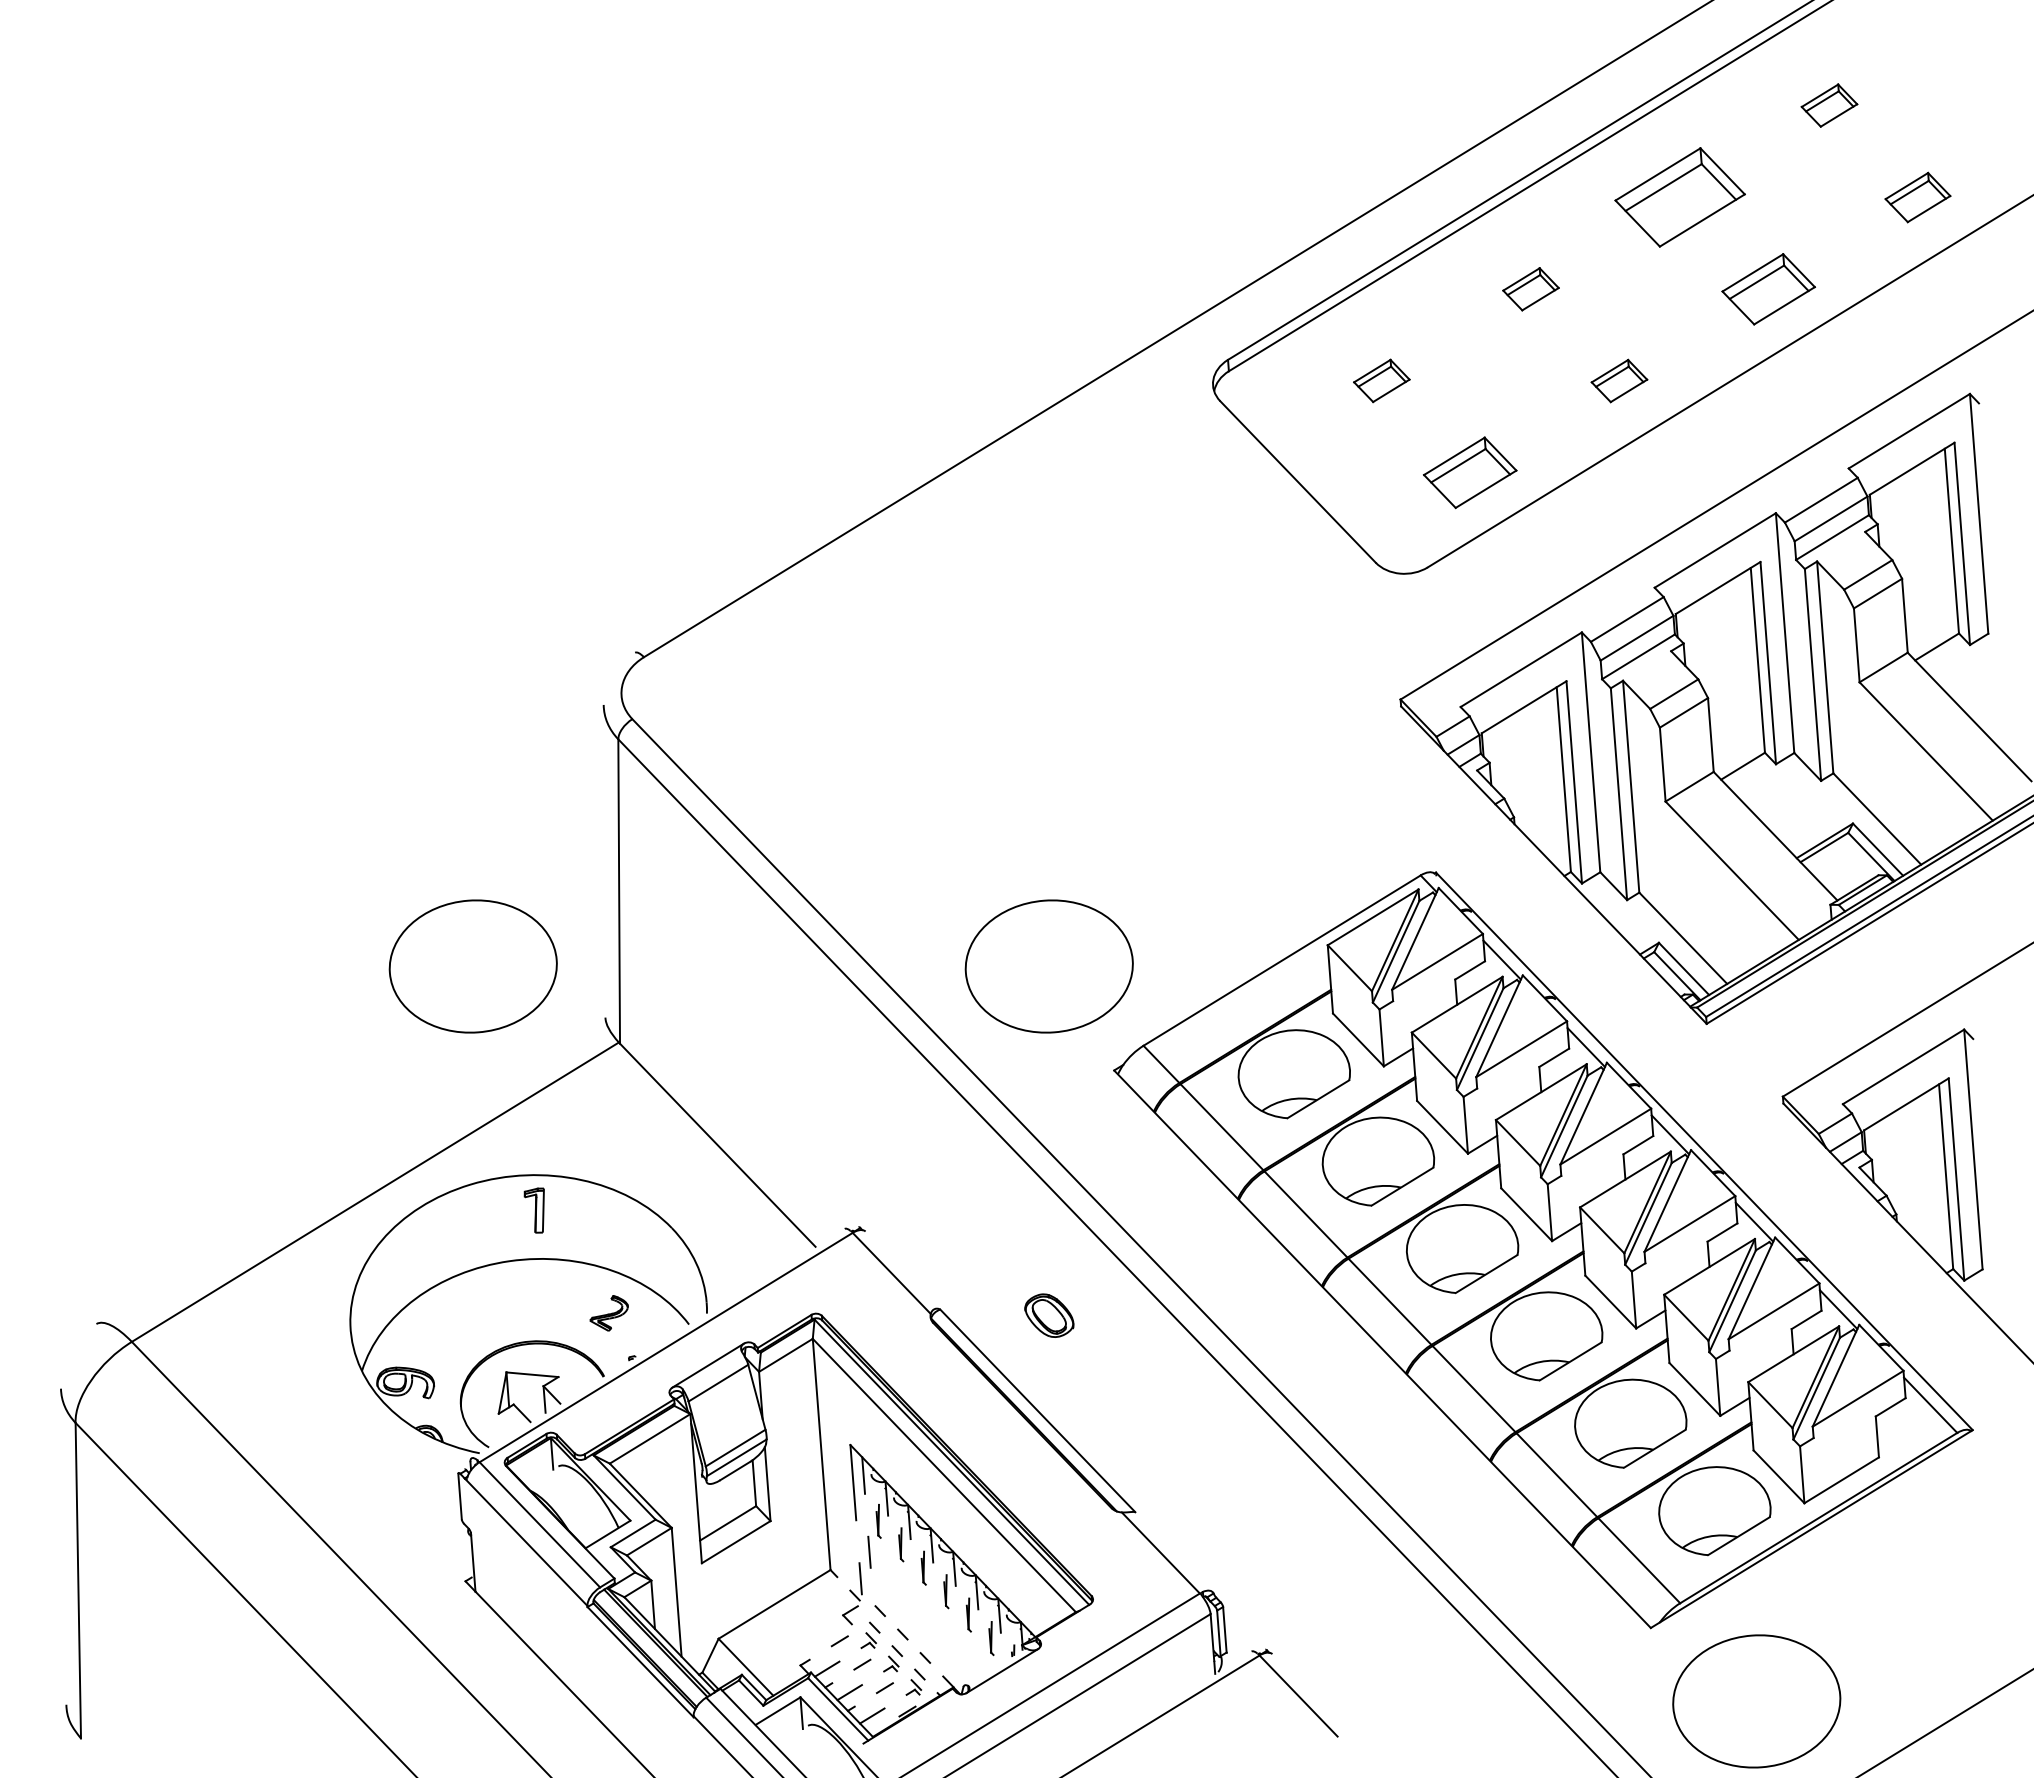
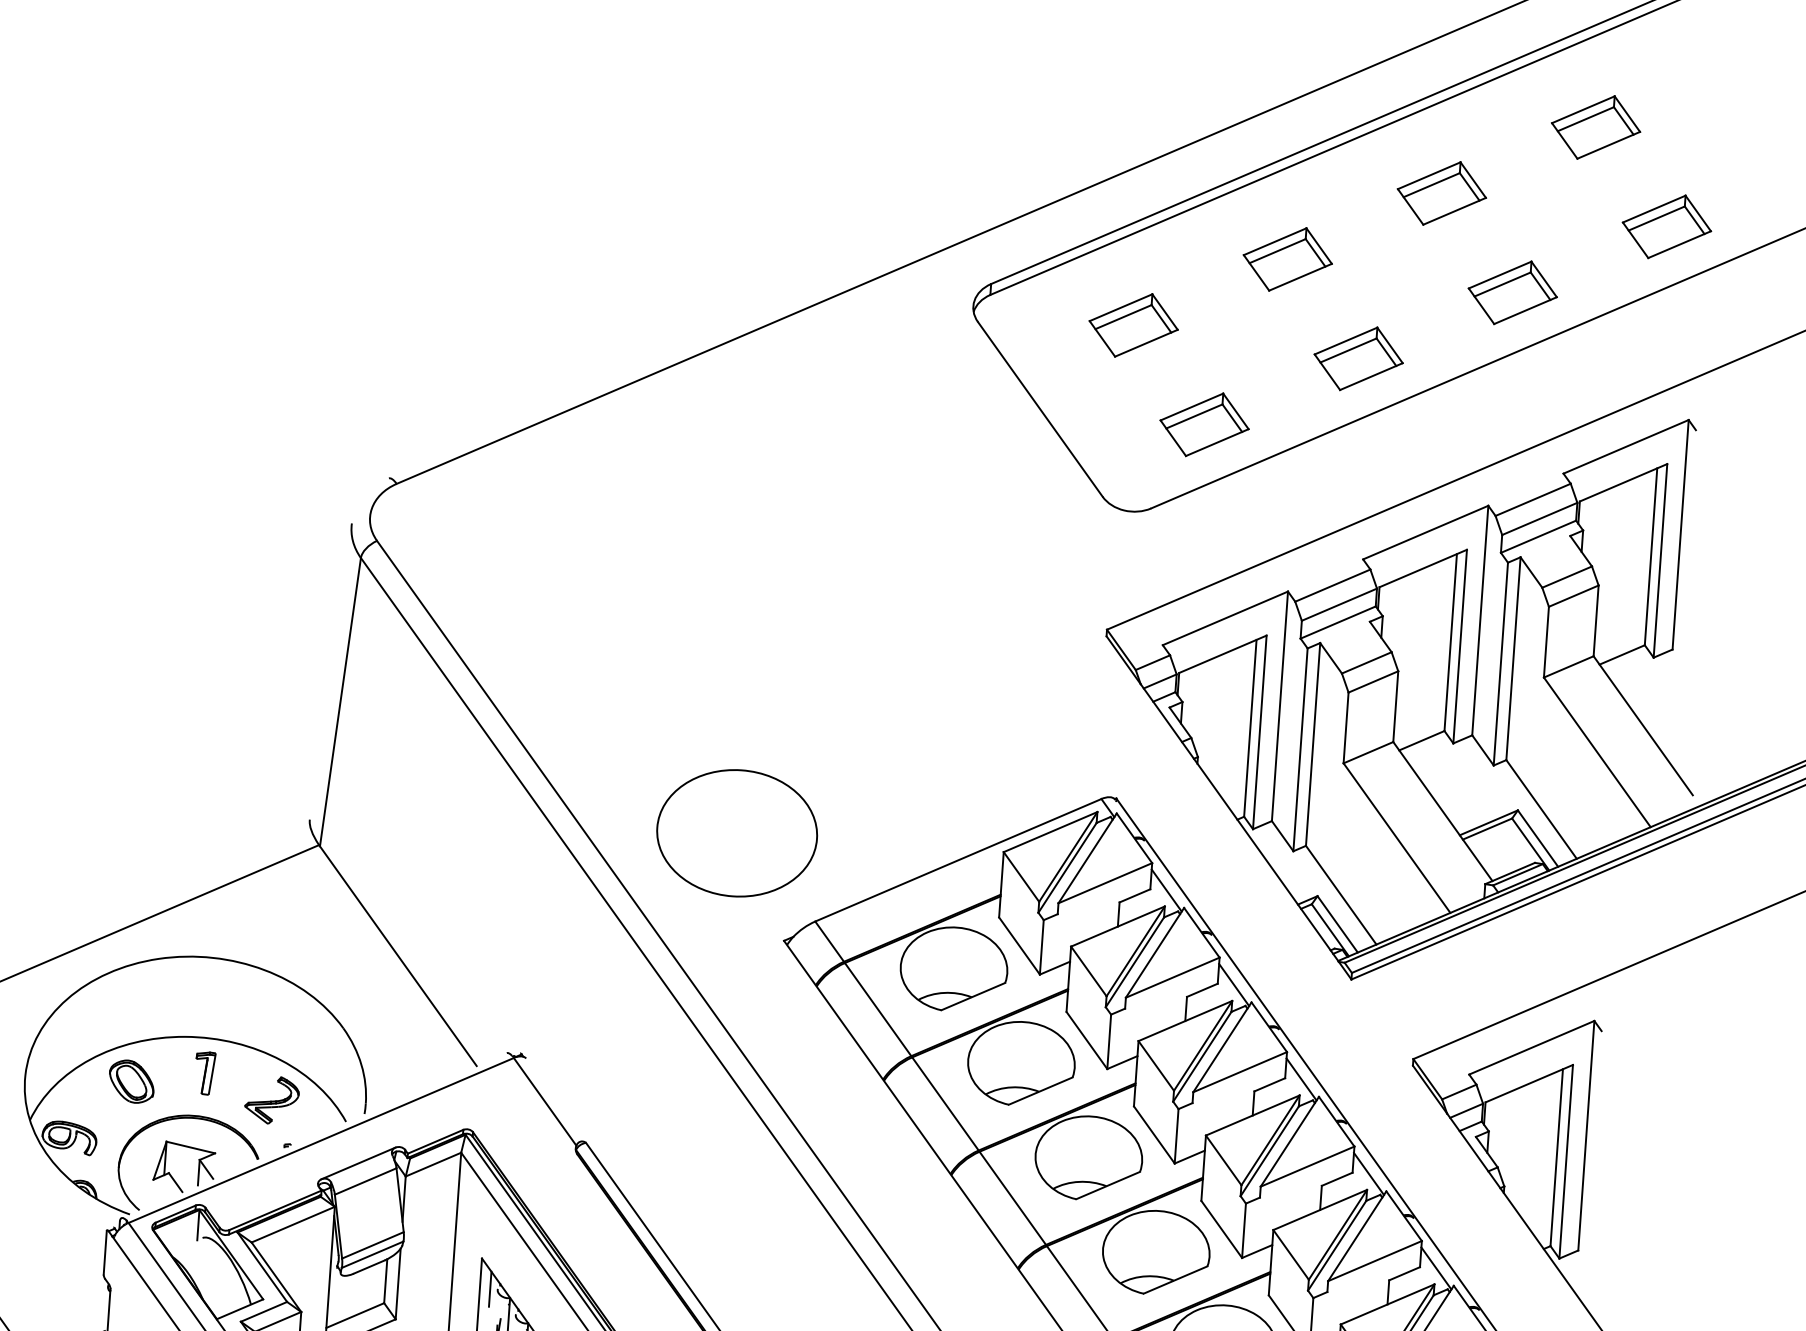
part: (1829, 105) -> (1596, 127), size x1.67
part: (1680, 197) -> (1442, 193), size x0.71
part: (1917, 197) -> (1666, 226), size x1.43
part: (1530, 289) -> (1287, 259), size x1.67
part: (1381, 380) -> (1133, 325), size x1.67
part: (1619, 380) -> (1358, 358), size x1.67
part: (472, 966) -> (191, 752), removed
part: (533, 1210) -> (202, 1072), moved
part: (608, 1313) -> (271, 1100), size x1.43
part: (1049, 1315) -> (131, 1081), moved

